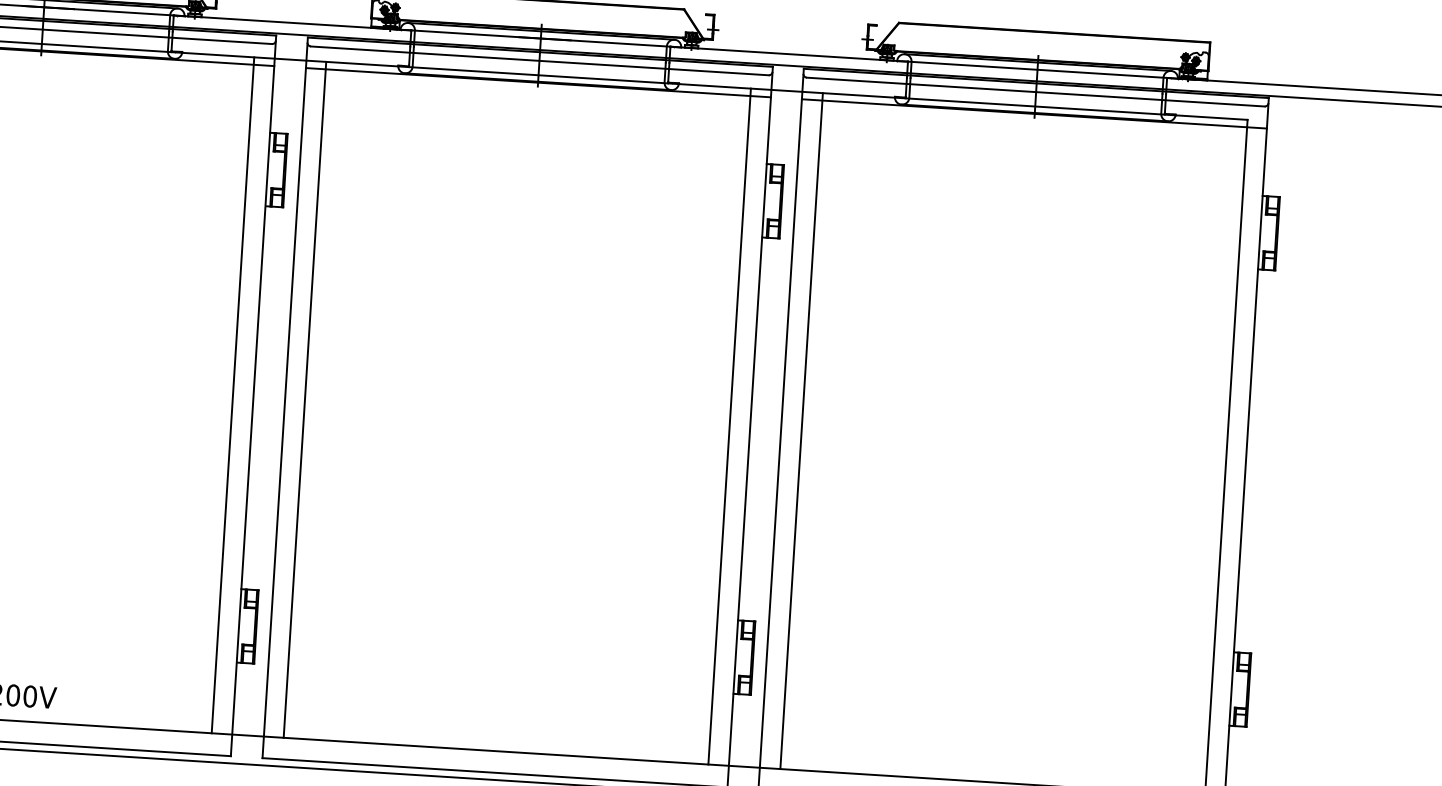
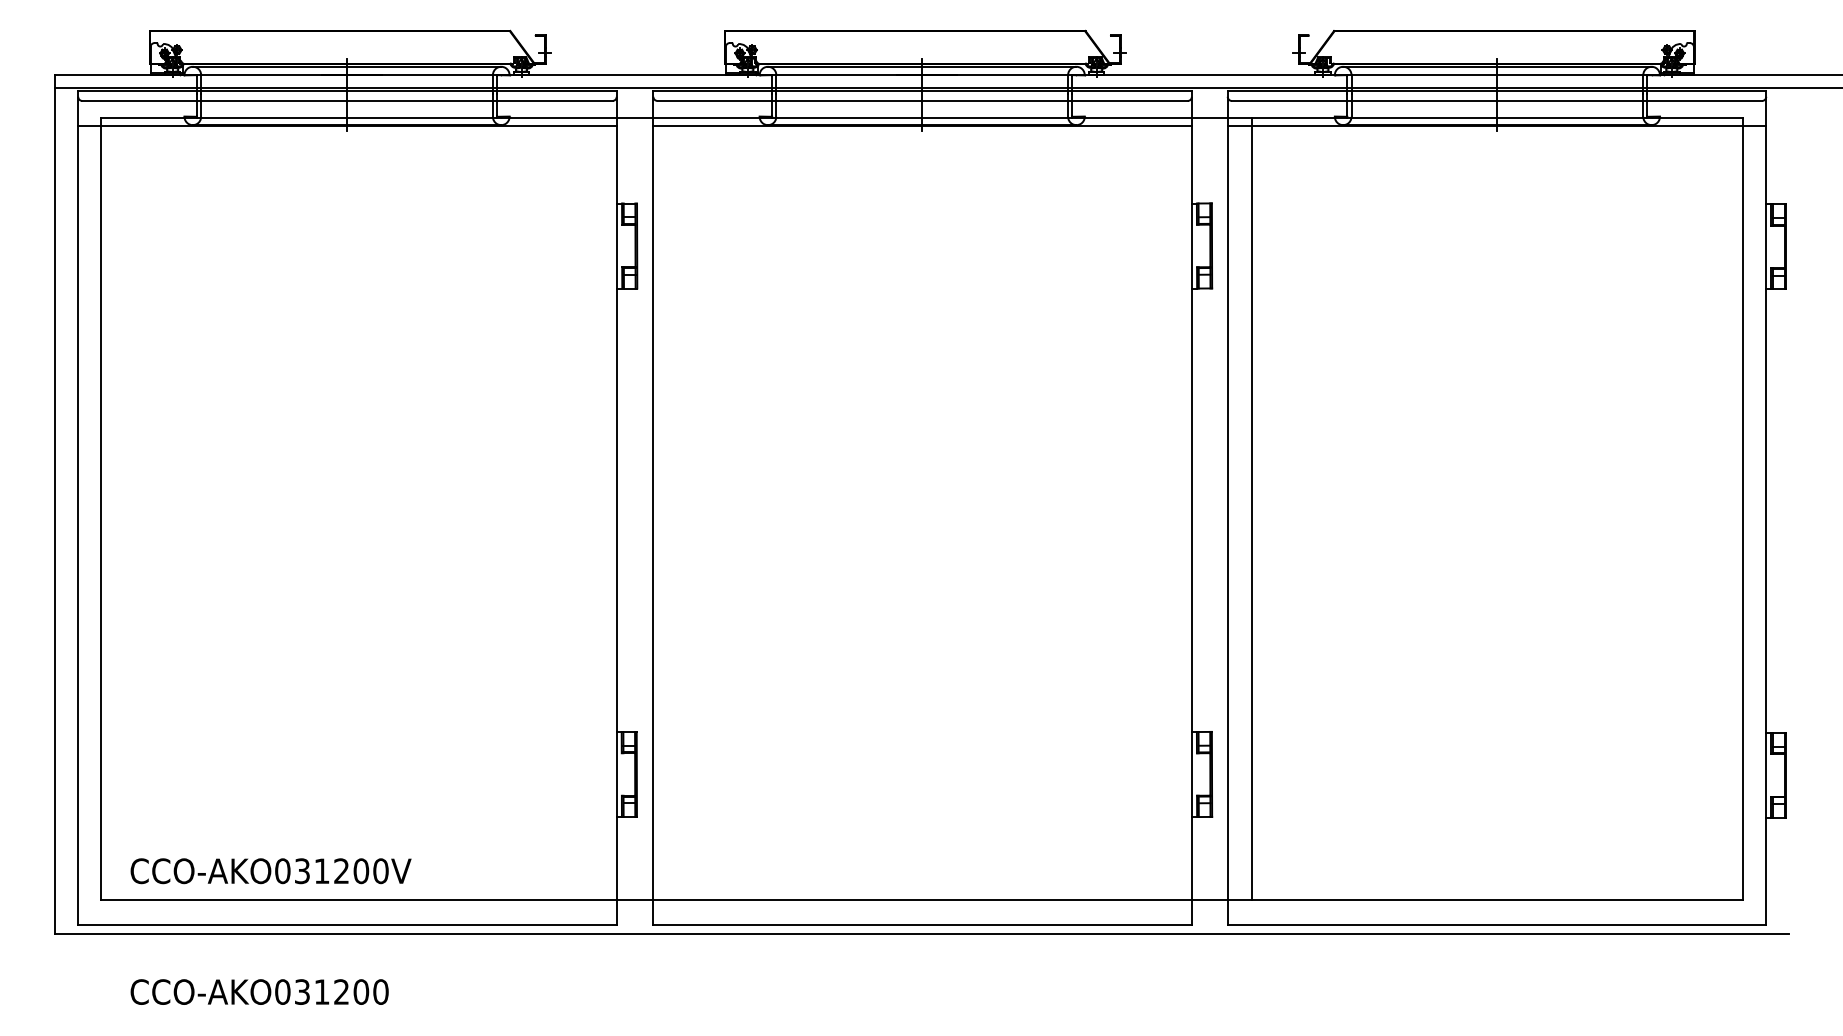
line: (232, 394) -> (592, 508), removed
line: (305, 399) -> (676, 508), removed
line: (729, 426) -> (1168, 508), removed

